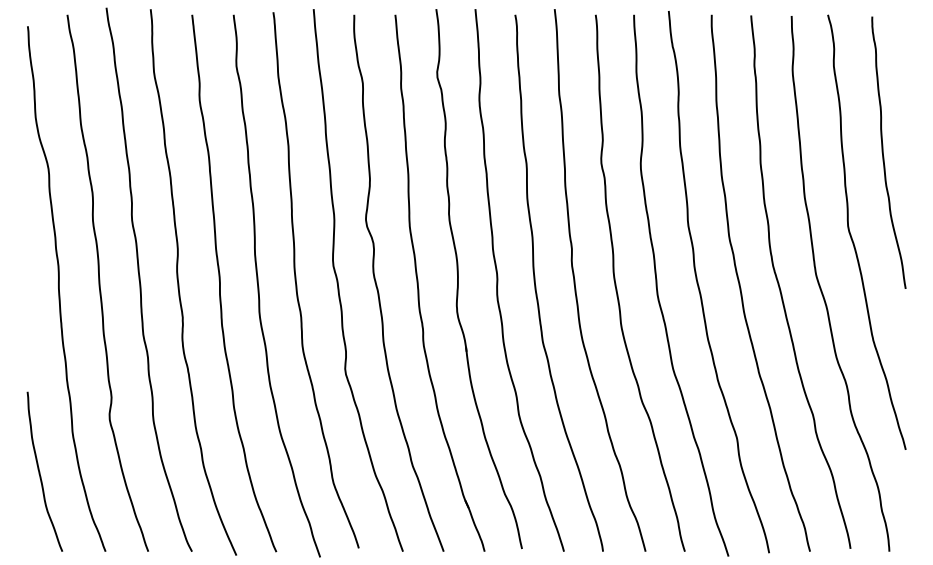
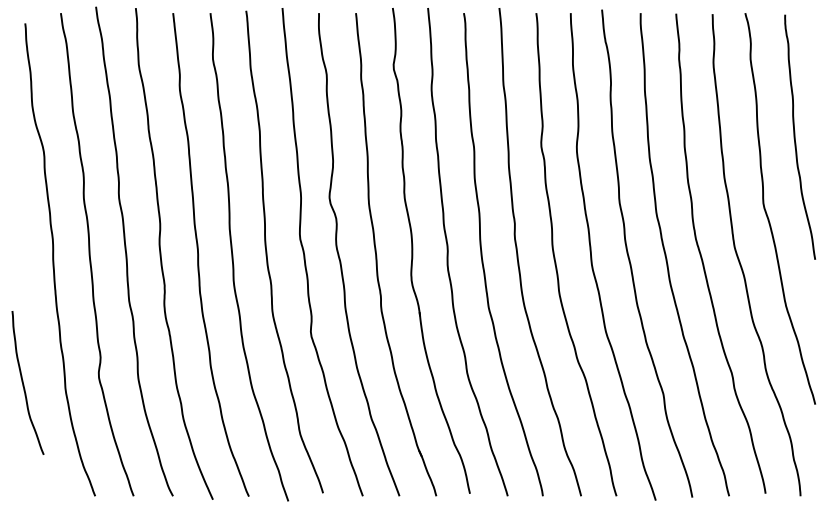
curve: (40, 471) -> (24, 382), moved

